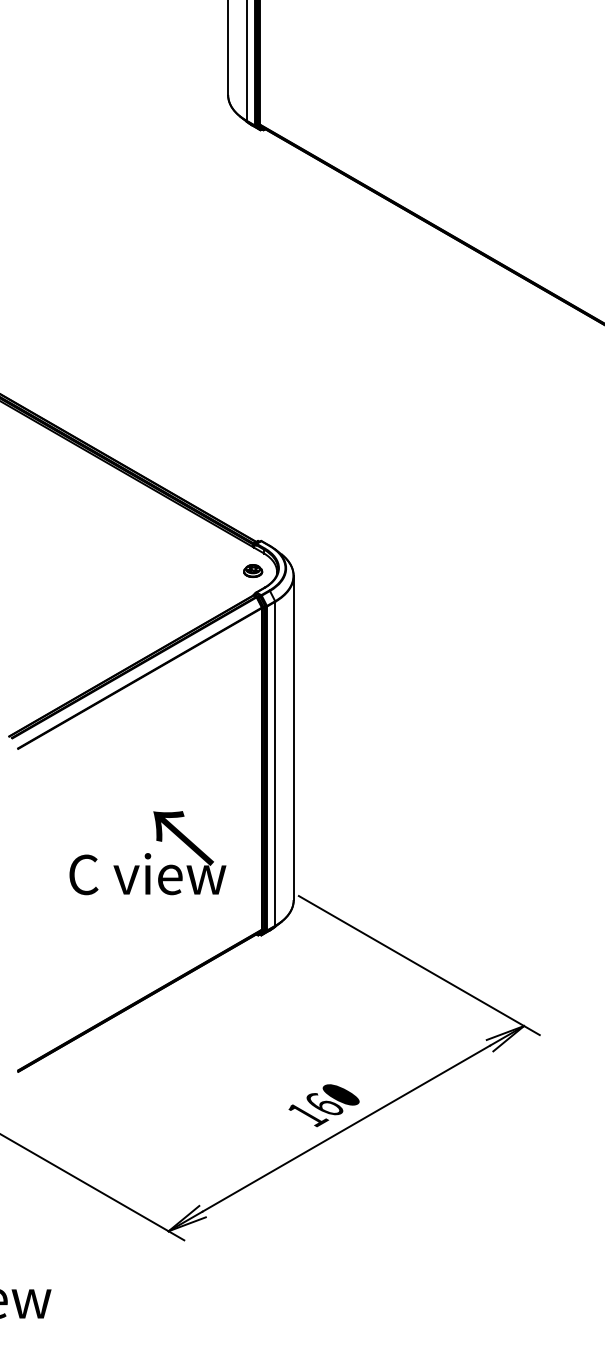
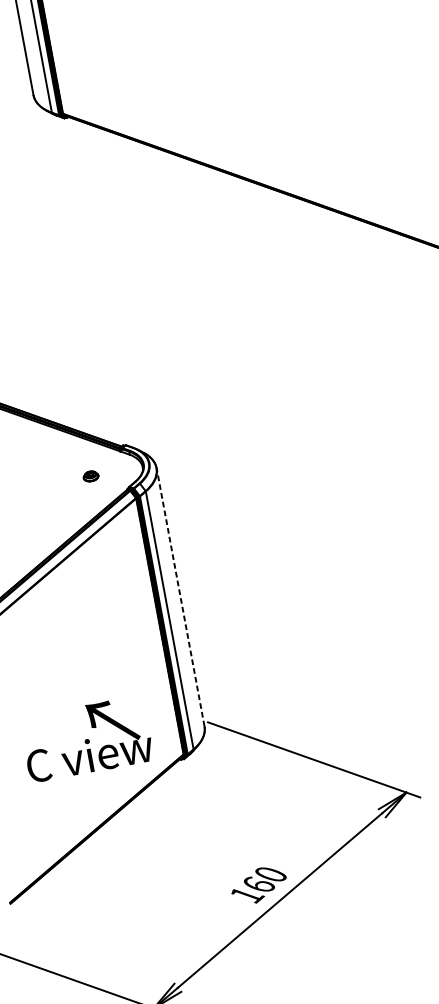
part: (253, 570) -> (91, 475), moved
line: (293, 738) -> (180, 597), solid -> dashed
text: (147, 853) -> (86, 739), moved

